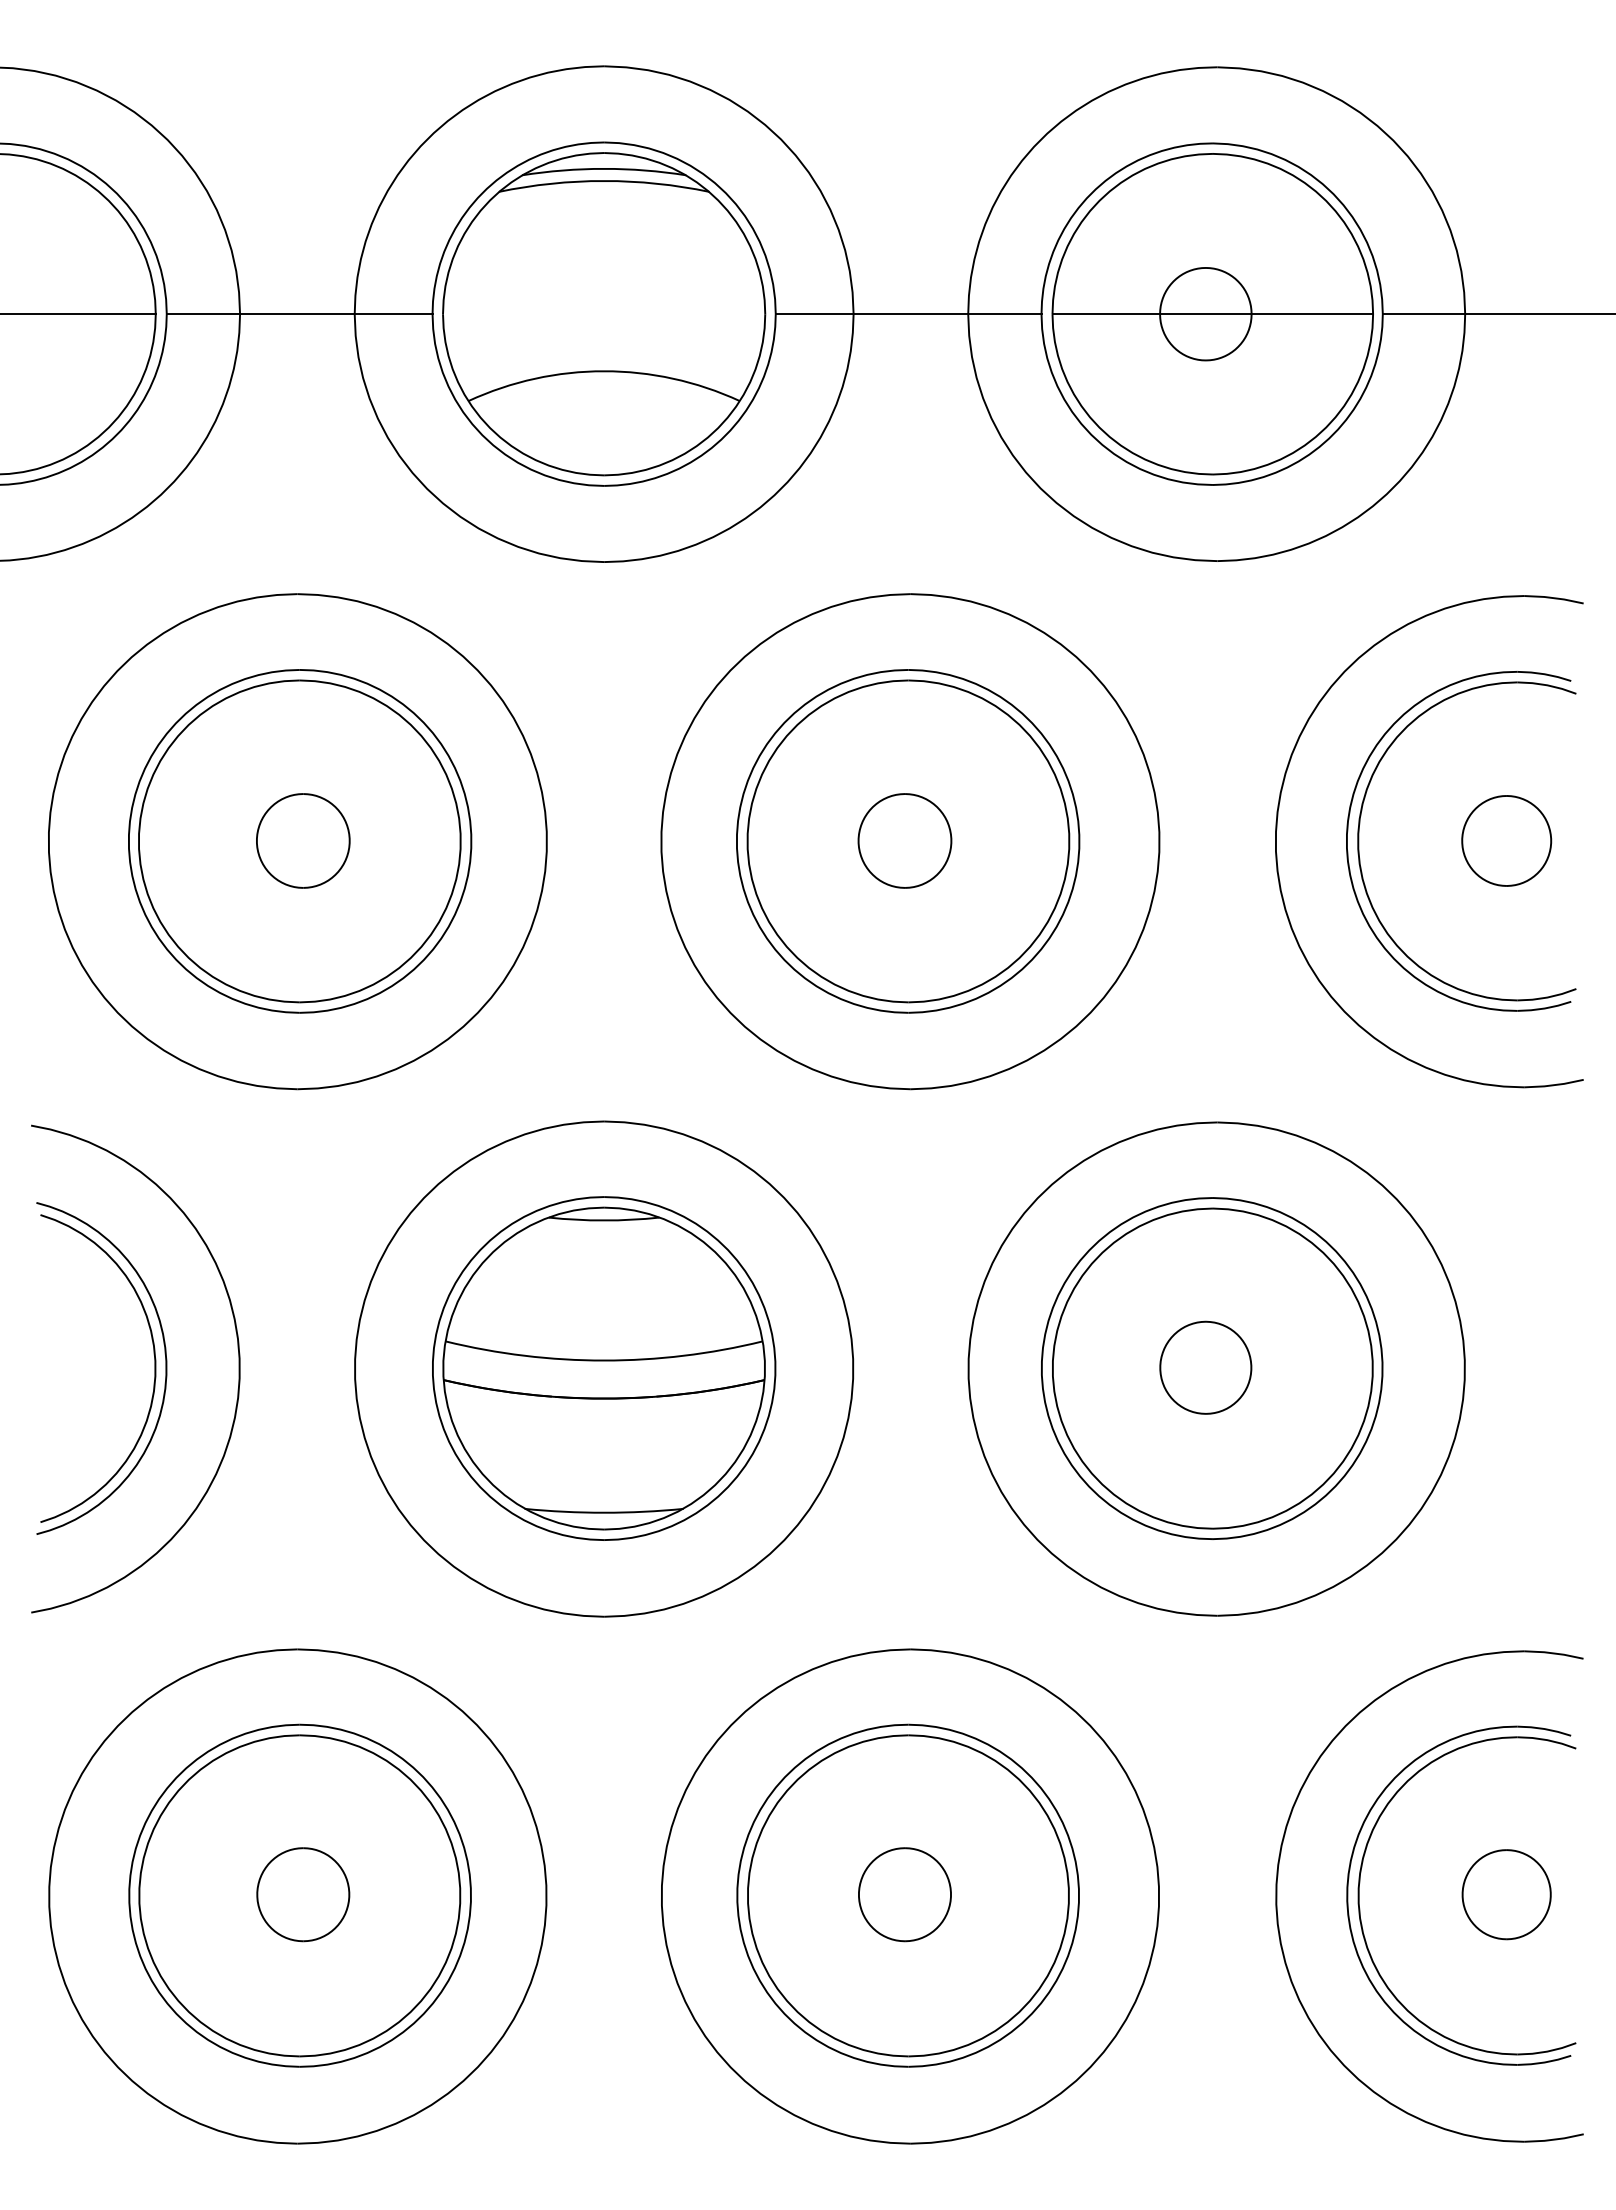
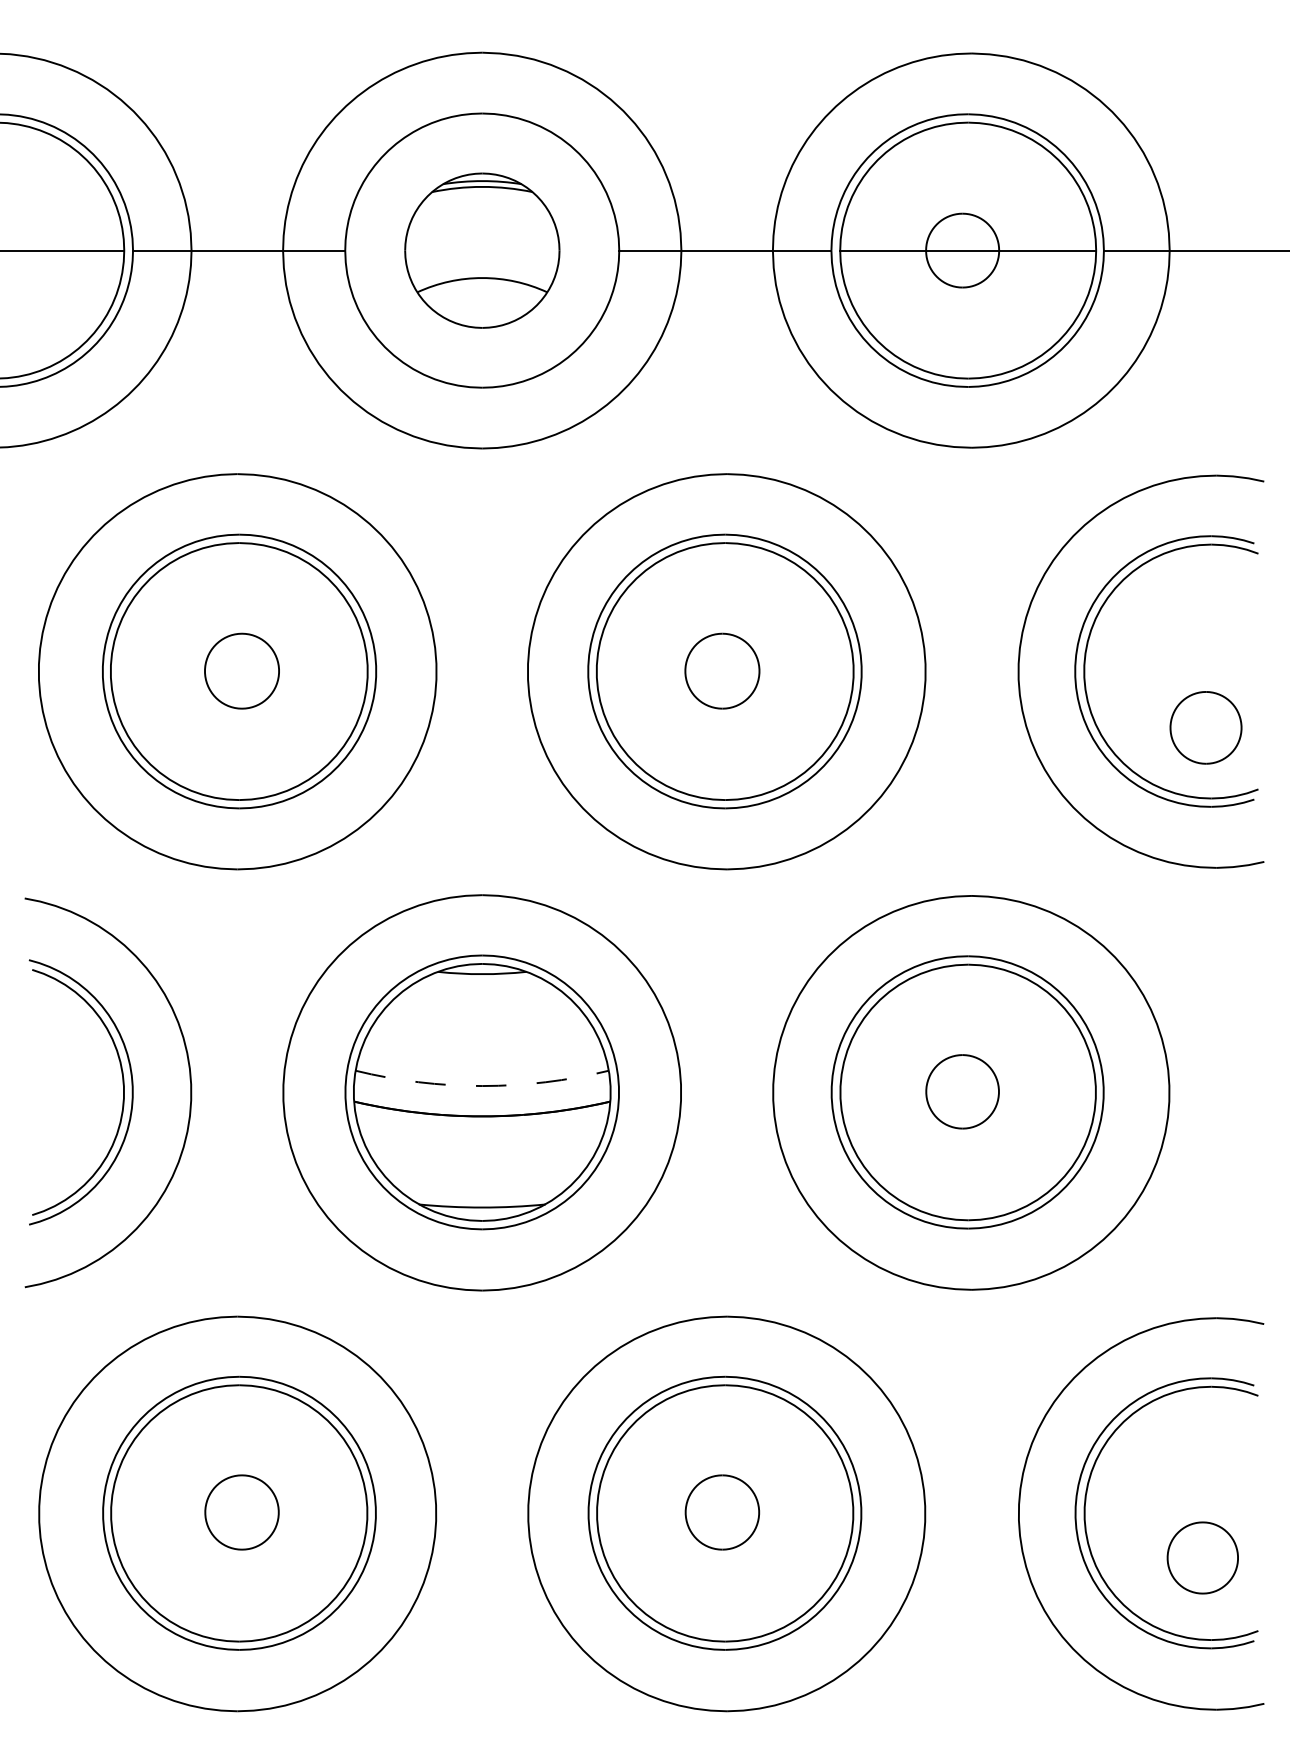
part: (604, 314) -> (482, 250), size x0.6
part: (1506, 840) -> (1205, 727), moved
arc: (604, 1360) -> (482, 1085), solid -> dashed
part: (1506, 1894) -> (1202, 1557), moved

